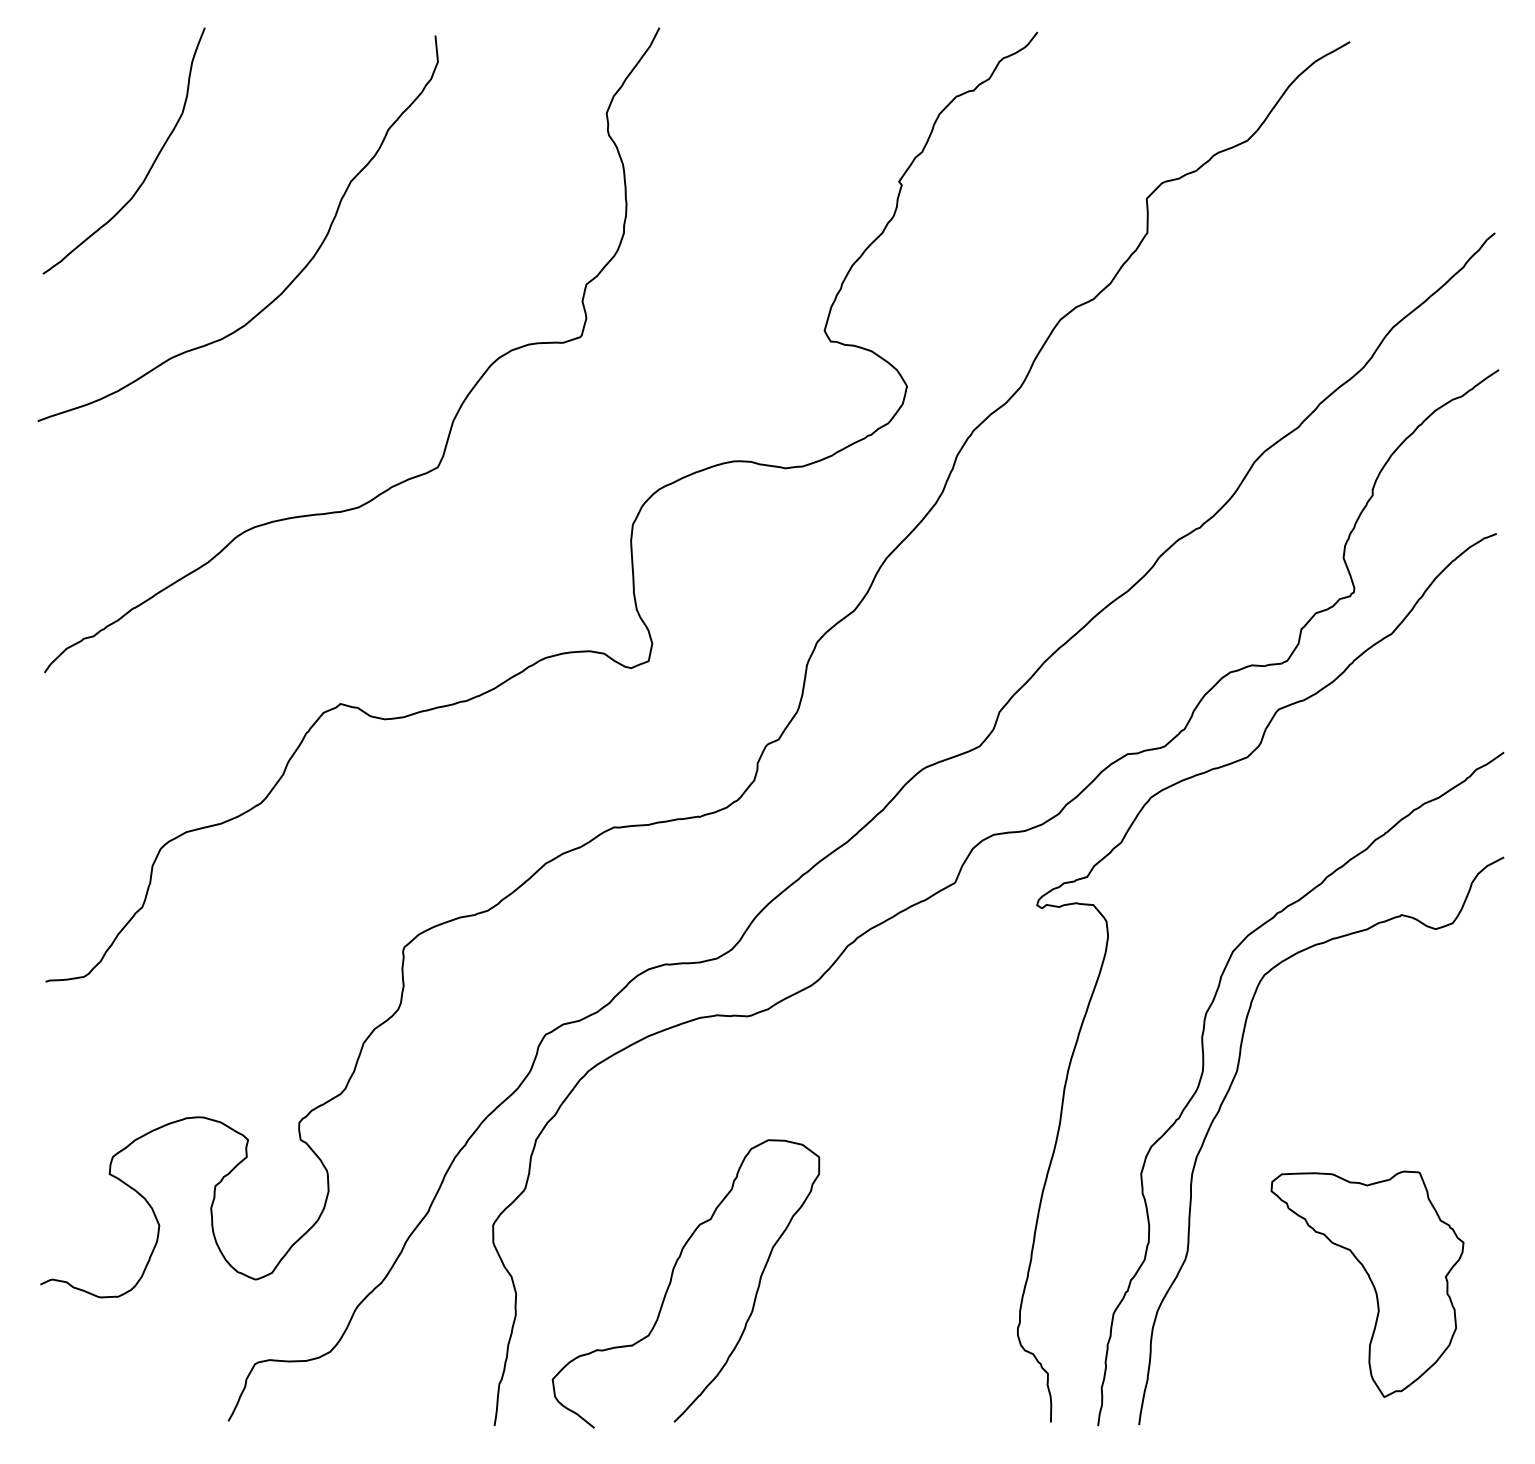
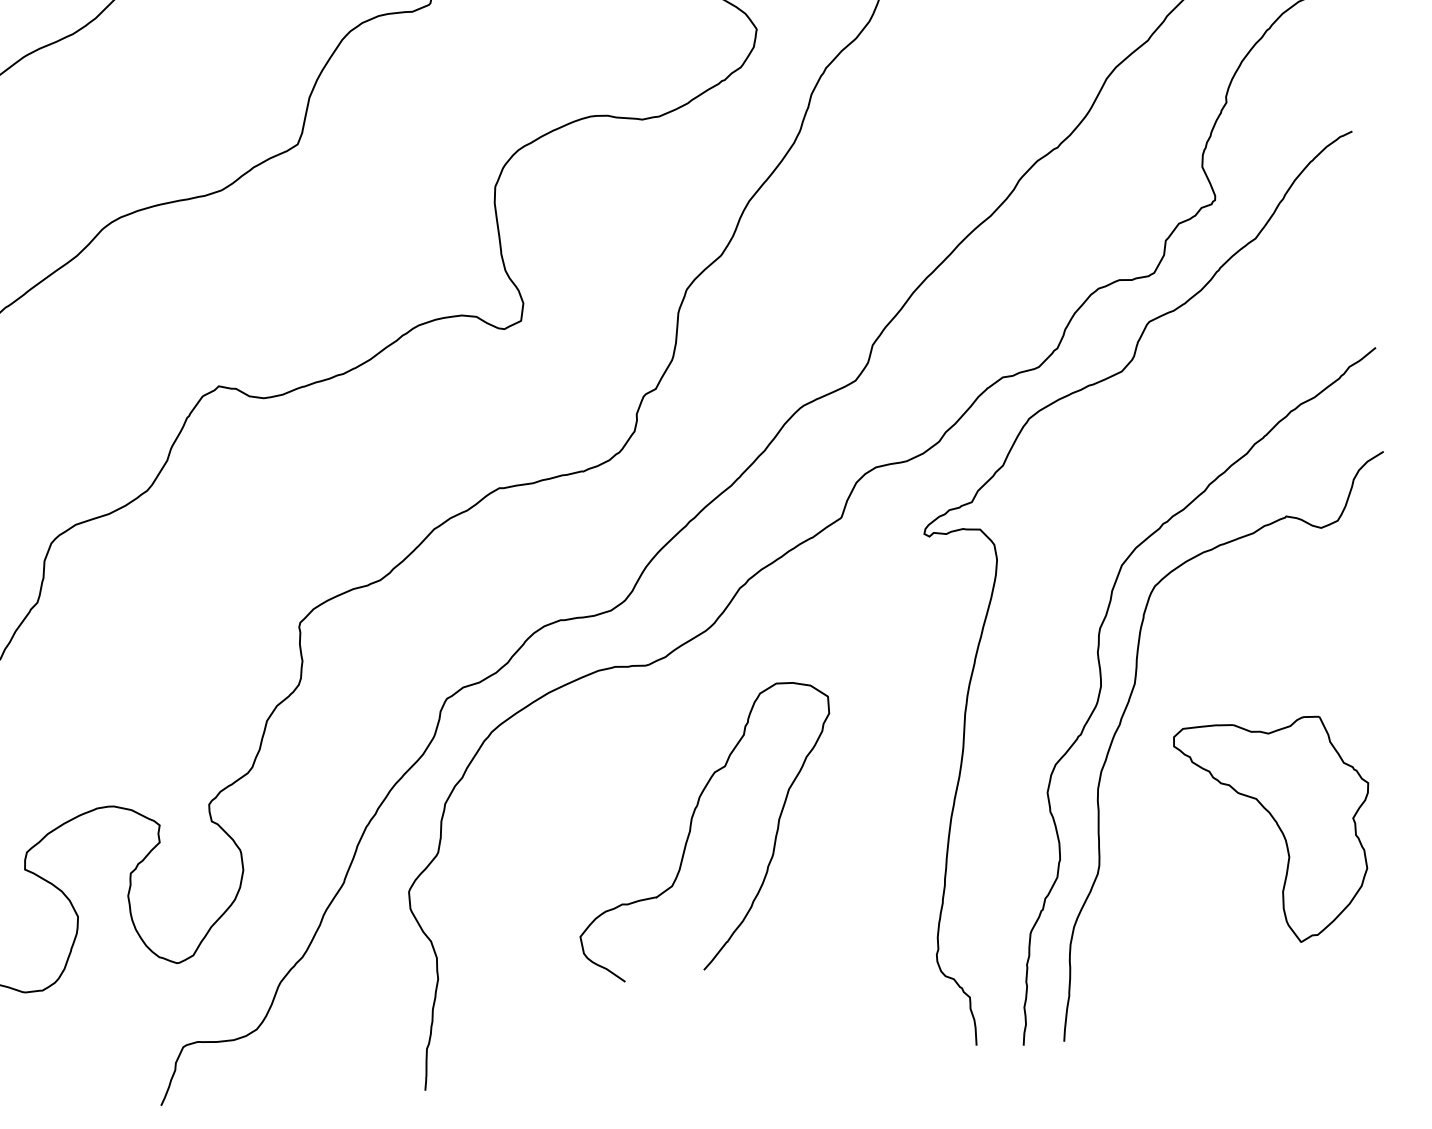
curve: (672, 1278) -> (691, 827), moved
part: (1367, 1283) -> (1276, 830), moved

